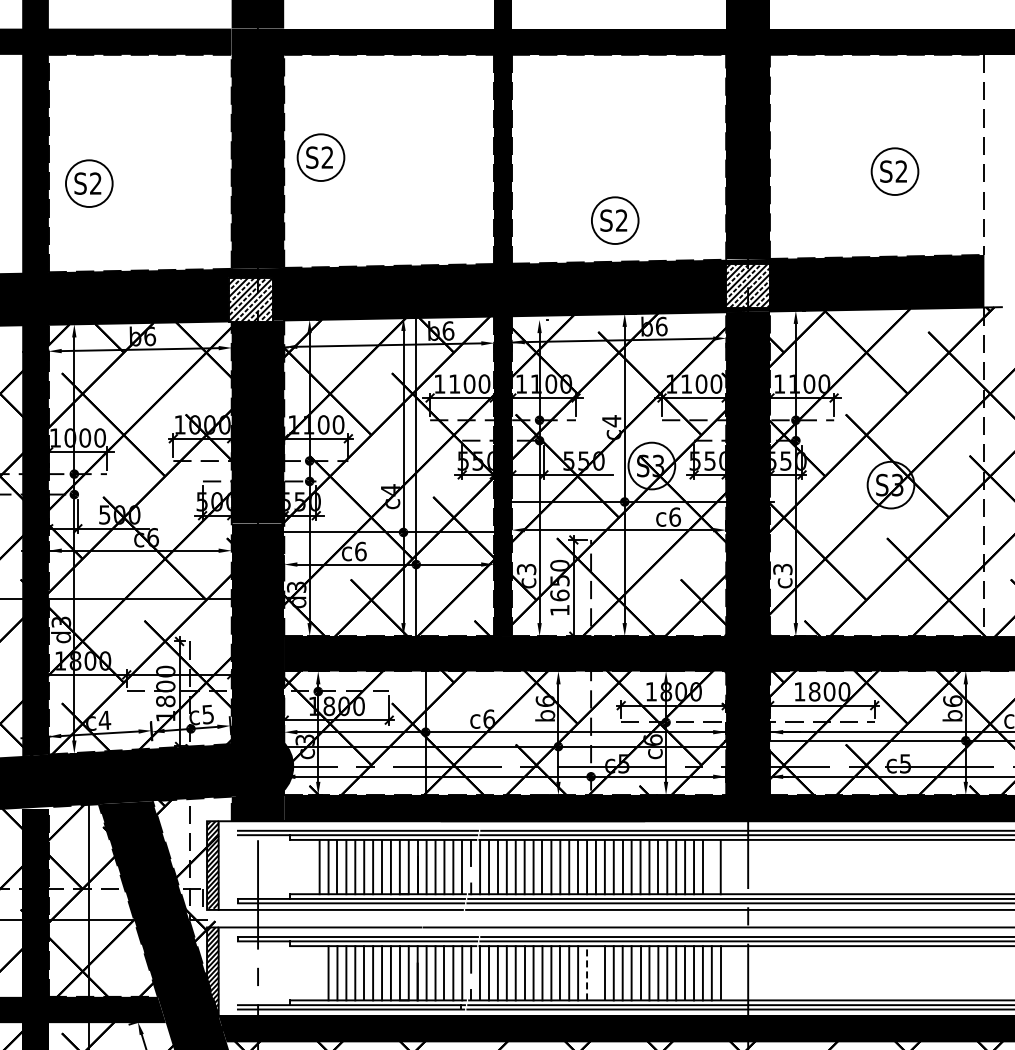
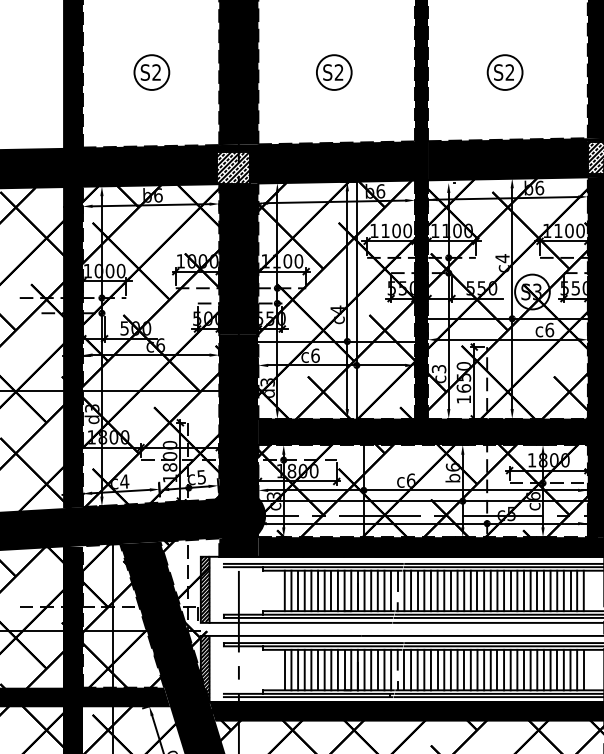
part: (320, 157) -> (333, 72), moved
part: (89, 183) -> (152, 72), moved
part: (615, 220) -> (505, 72), moved
line: (711, 866) -> (576, 590), added
line: (587, 972) -> (484, 669), dashed -> solid
line: (319, 973) -> (284, 670), added
line: (595, 973) -> (490, 670), added

